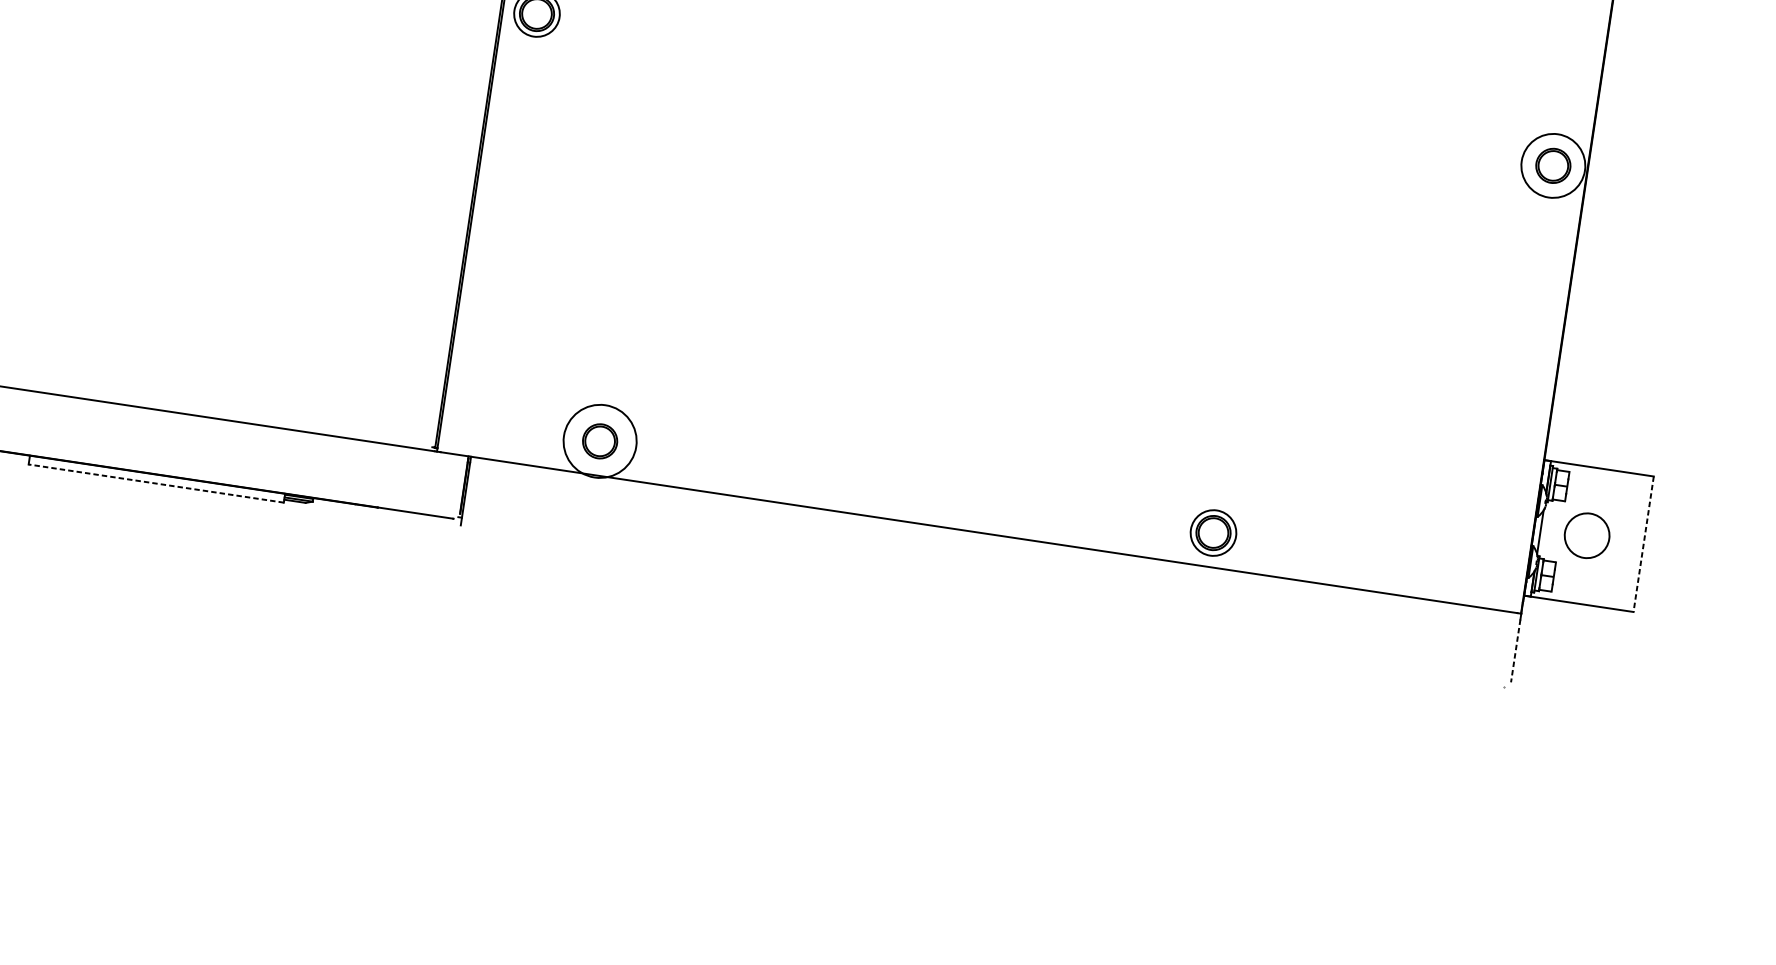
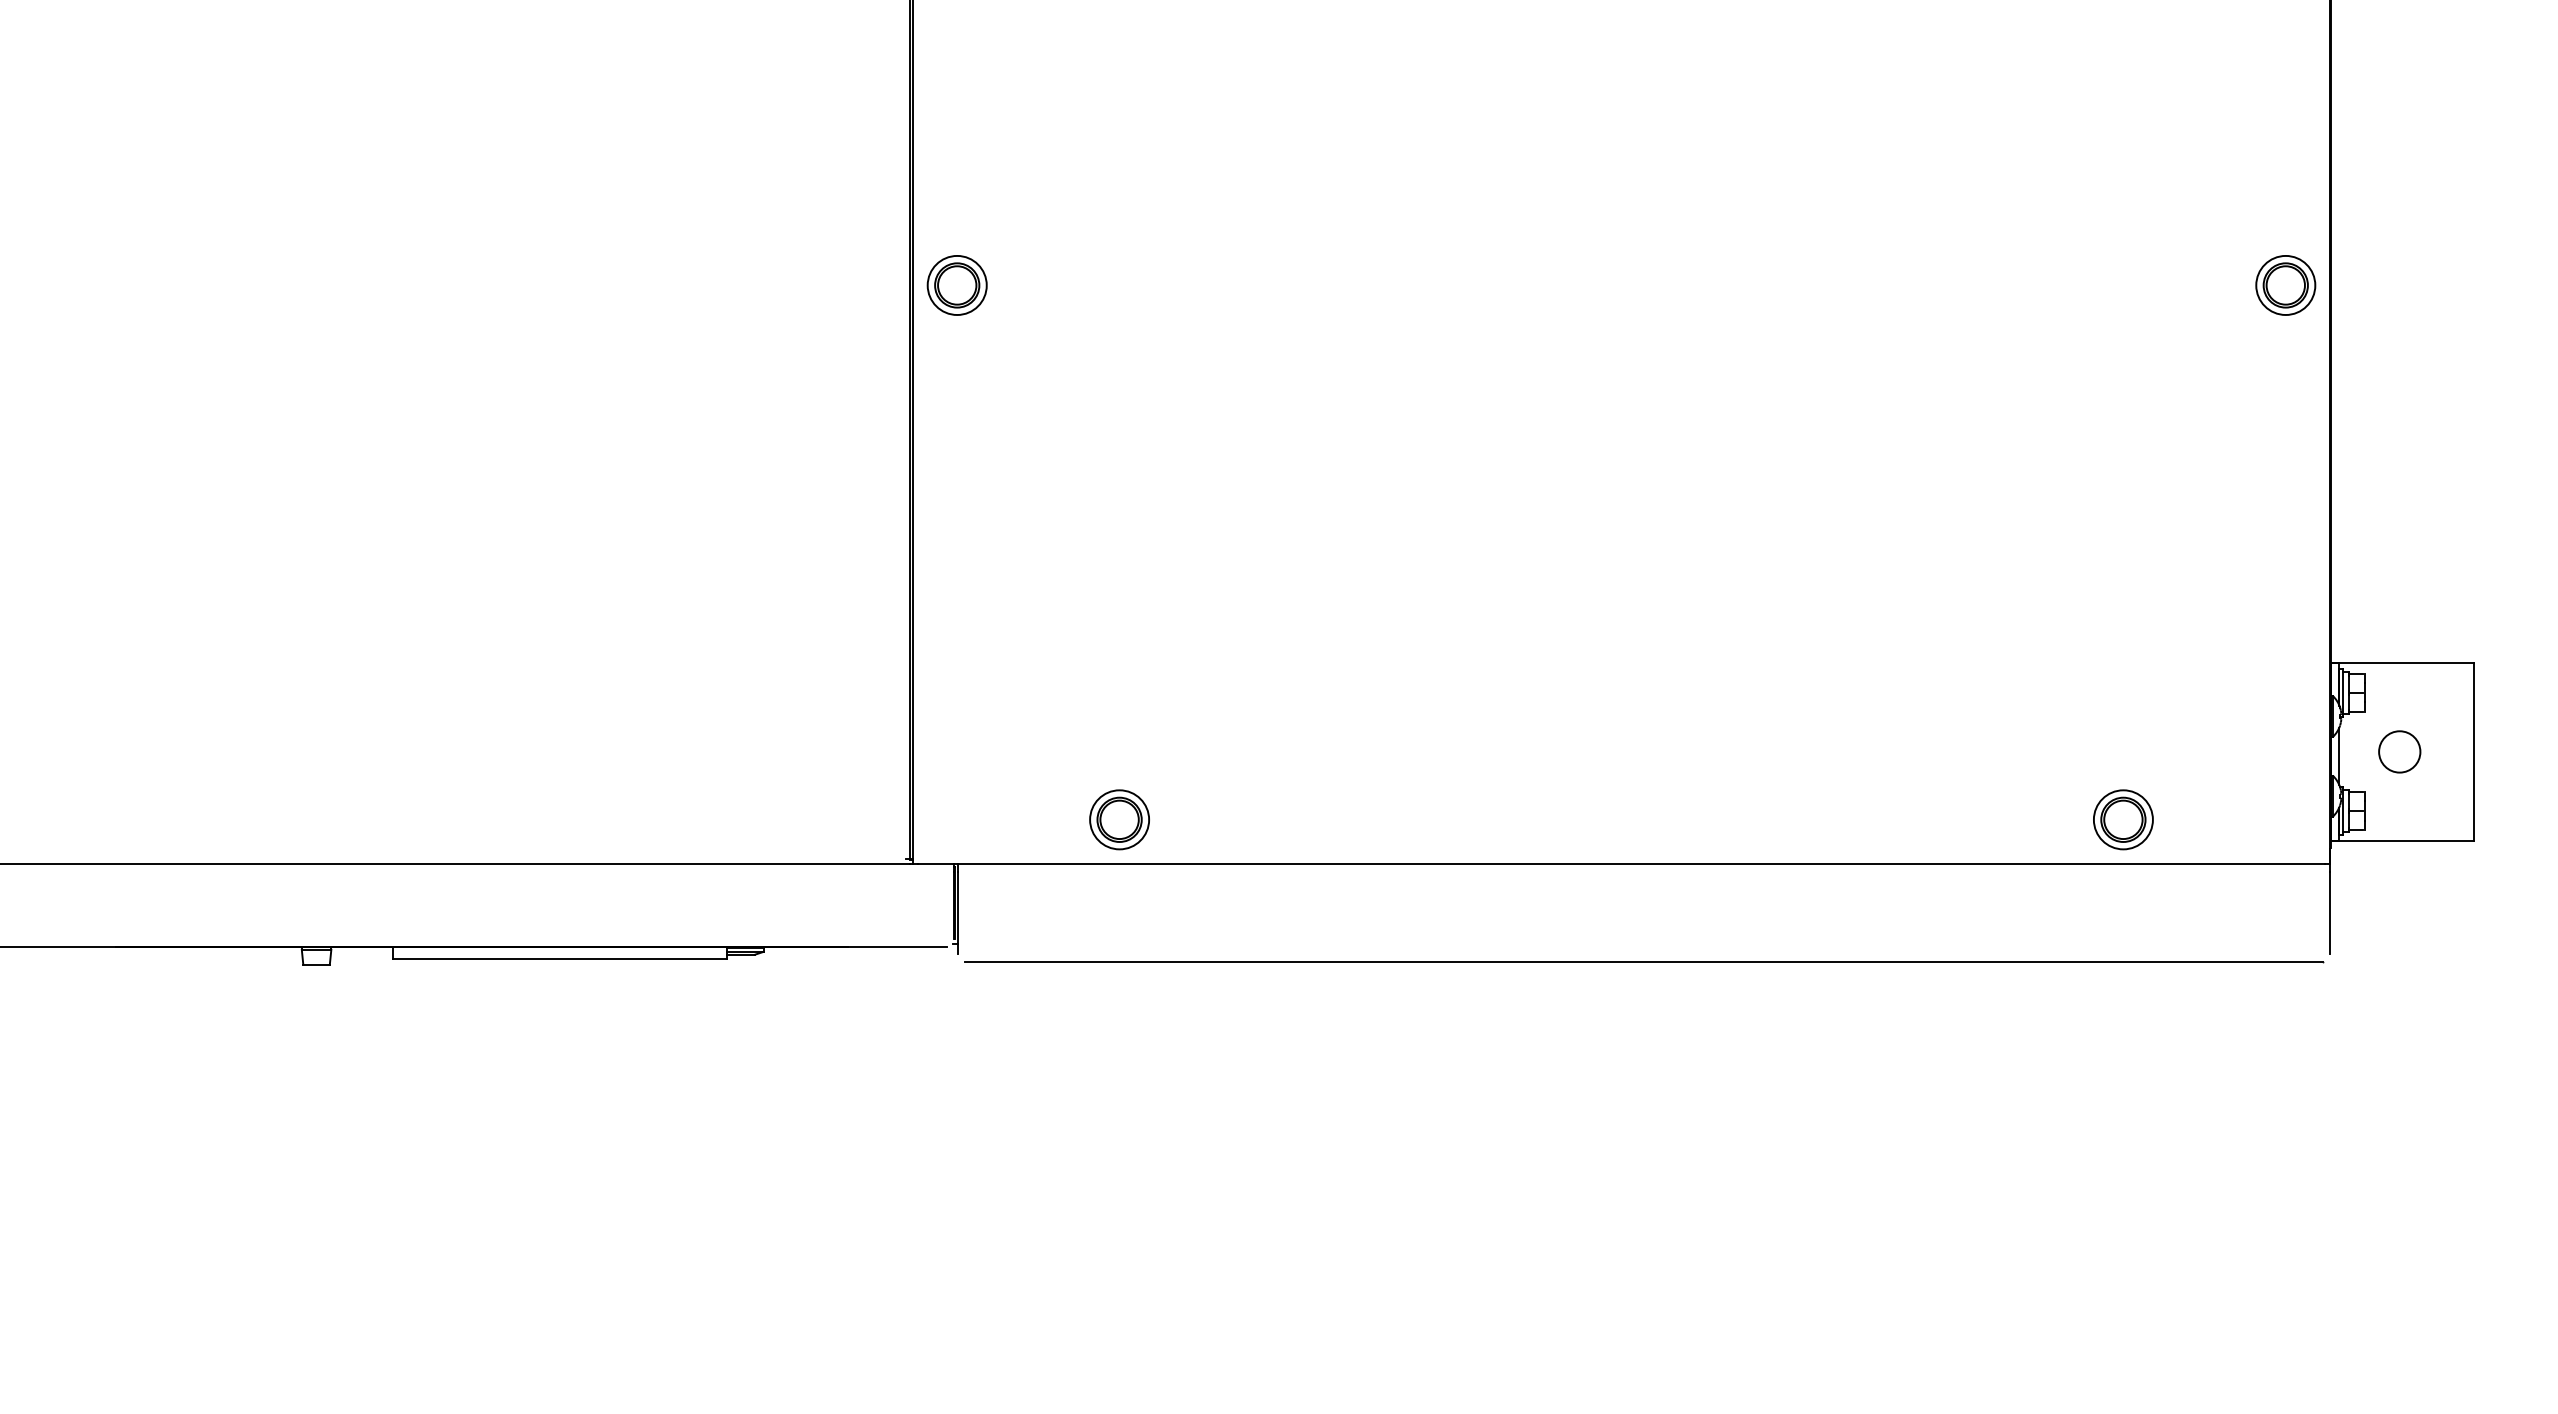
circle: (1553, 165) -> (2285, 285), size x0.71
circle: (600, 441) -> (1119, 819), size x0.62
line: (156, 483) -> (560, 958), dashed -> solid
part: (1213, 532) -> (2123, 819), moved
circle: (1587, 535) -> (2399, 751), size x0.71
line: (1643, 543) -> (2473, 751), dashed -> solid
line: (984, 609) -> (1643, 961), added
line: (1515, 651) -> (2330, 913), dashed -> solid

